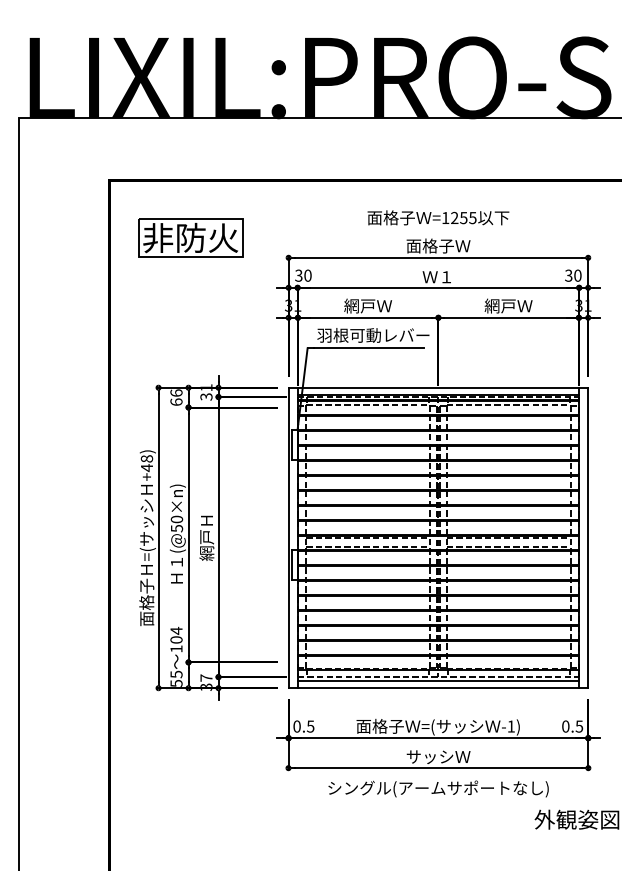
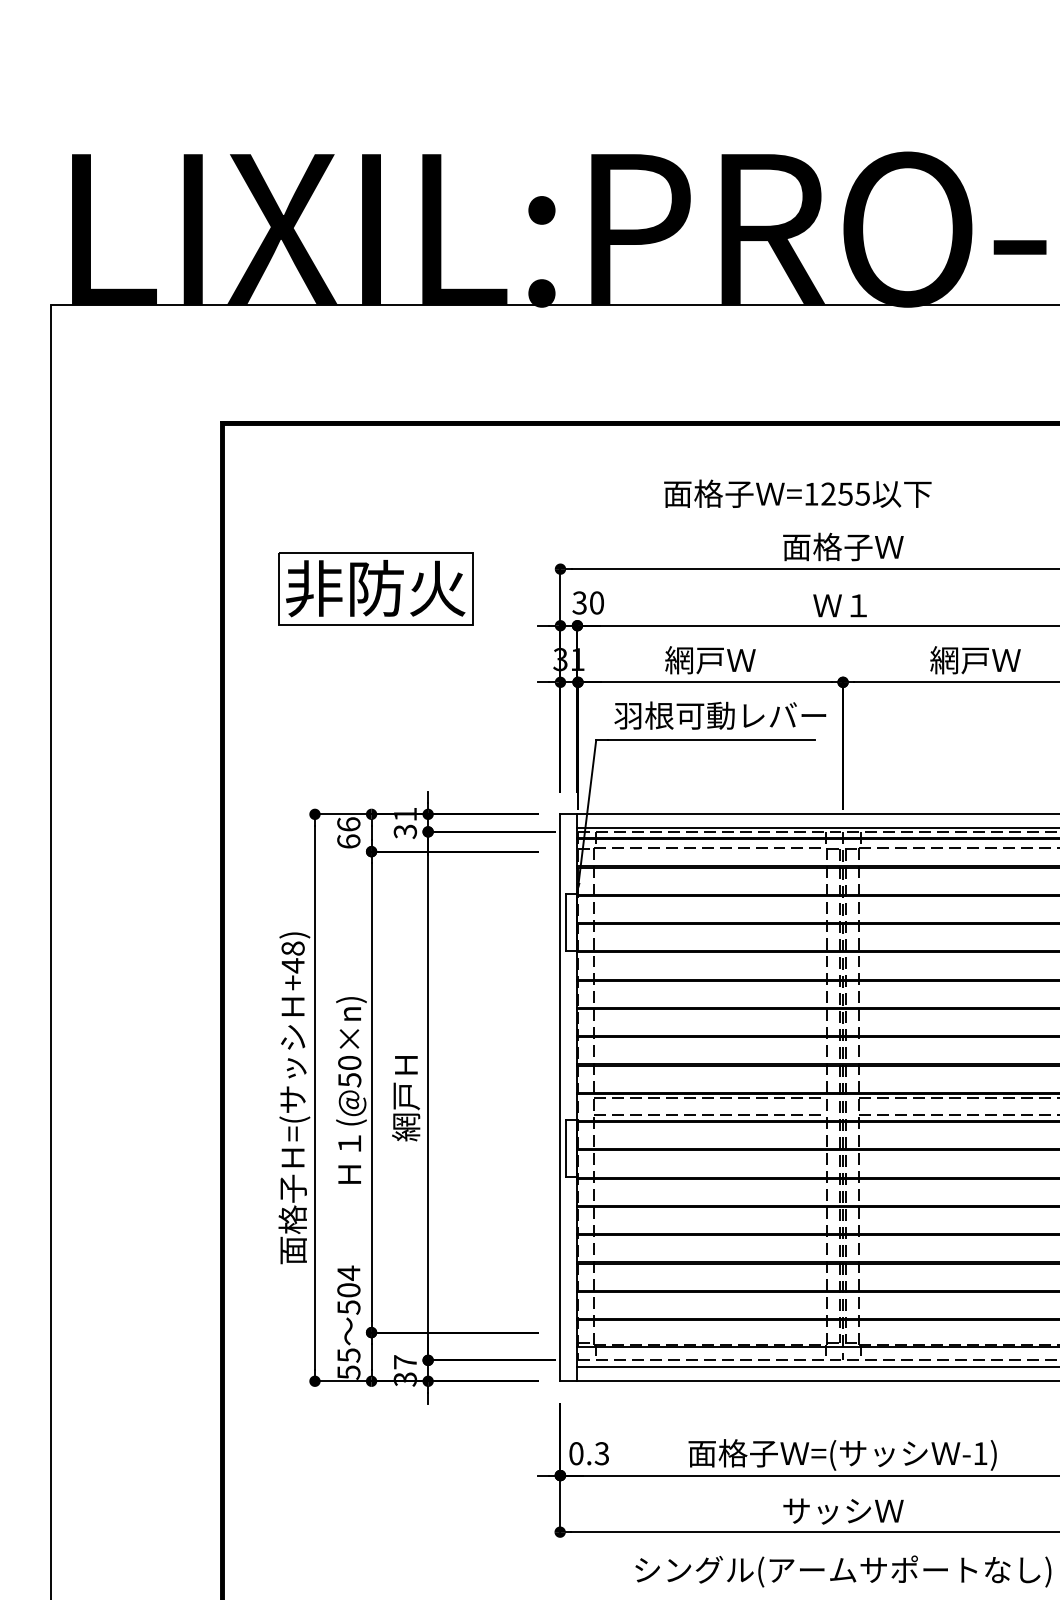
text: (438, 217) -> (797, 493), moved
part: (190, 237) -> (375, 587), moved
text: (176, 648) -> (348, 1306), 104 -> 504
text: (310, 726) -> (601, 1453), 0.5 -> 0.3

